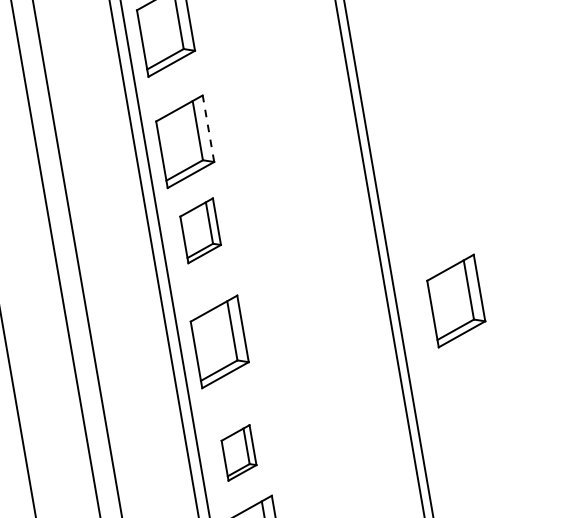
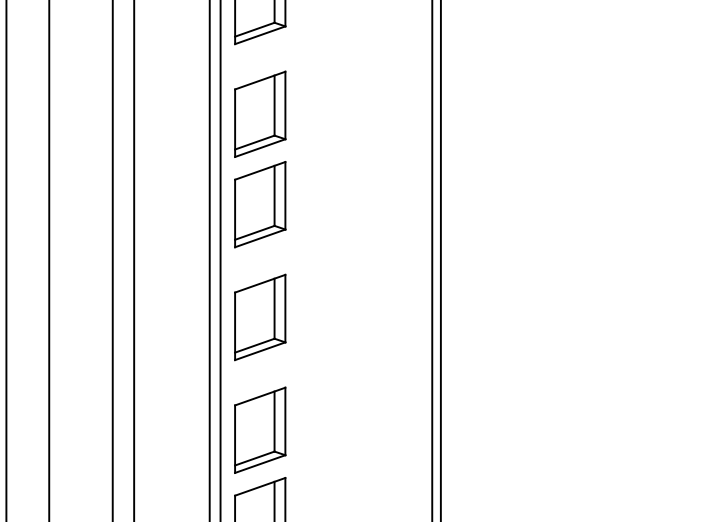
line: (208, 128) -> (285, 105), dashed -> solid
part: (200, 230) -> (260, 204), size x1.43
part: (456, 301) -> (500, 317), removed
part: (239, 452) -> (260, 429), size x1.67

